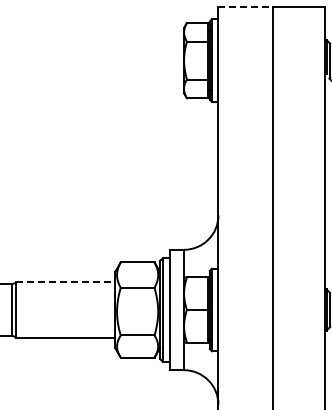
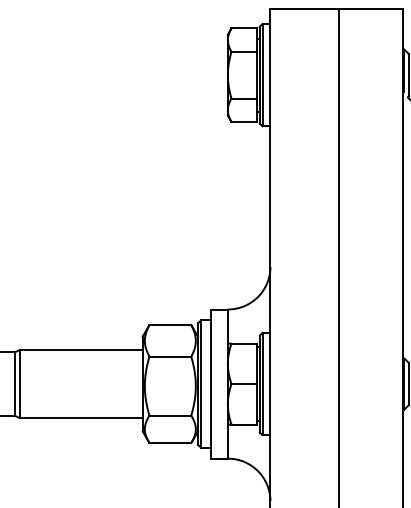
line: (245, 7) -> (303, 9), dashed -> solid
line: (66, 282) -> (82, 350), dashed -> solid

